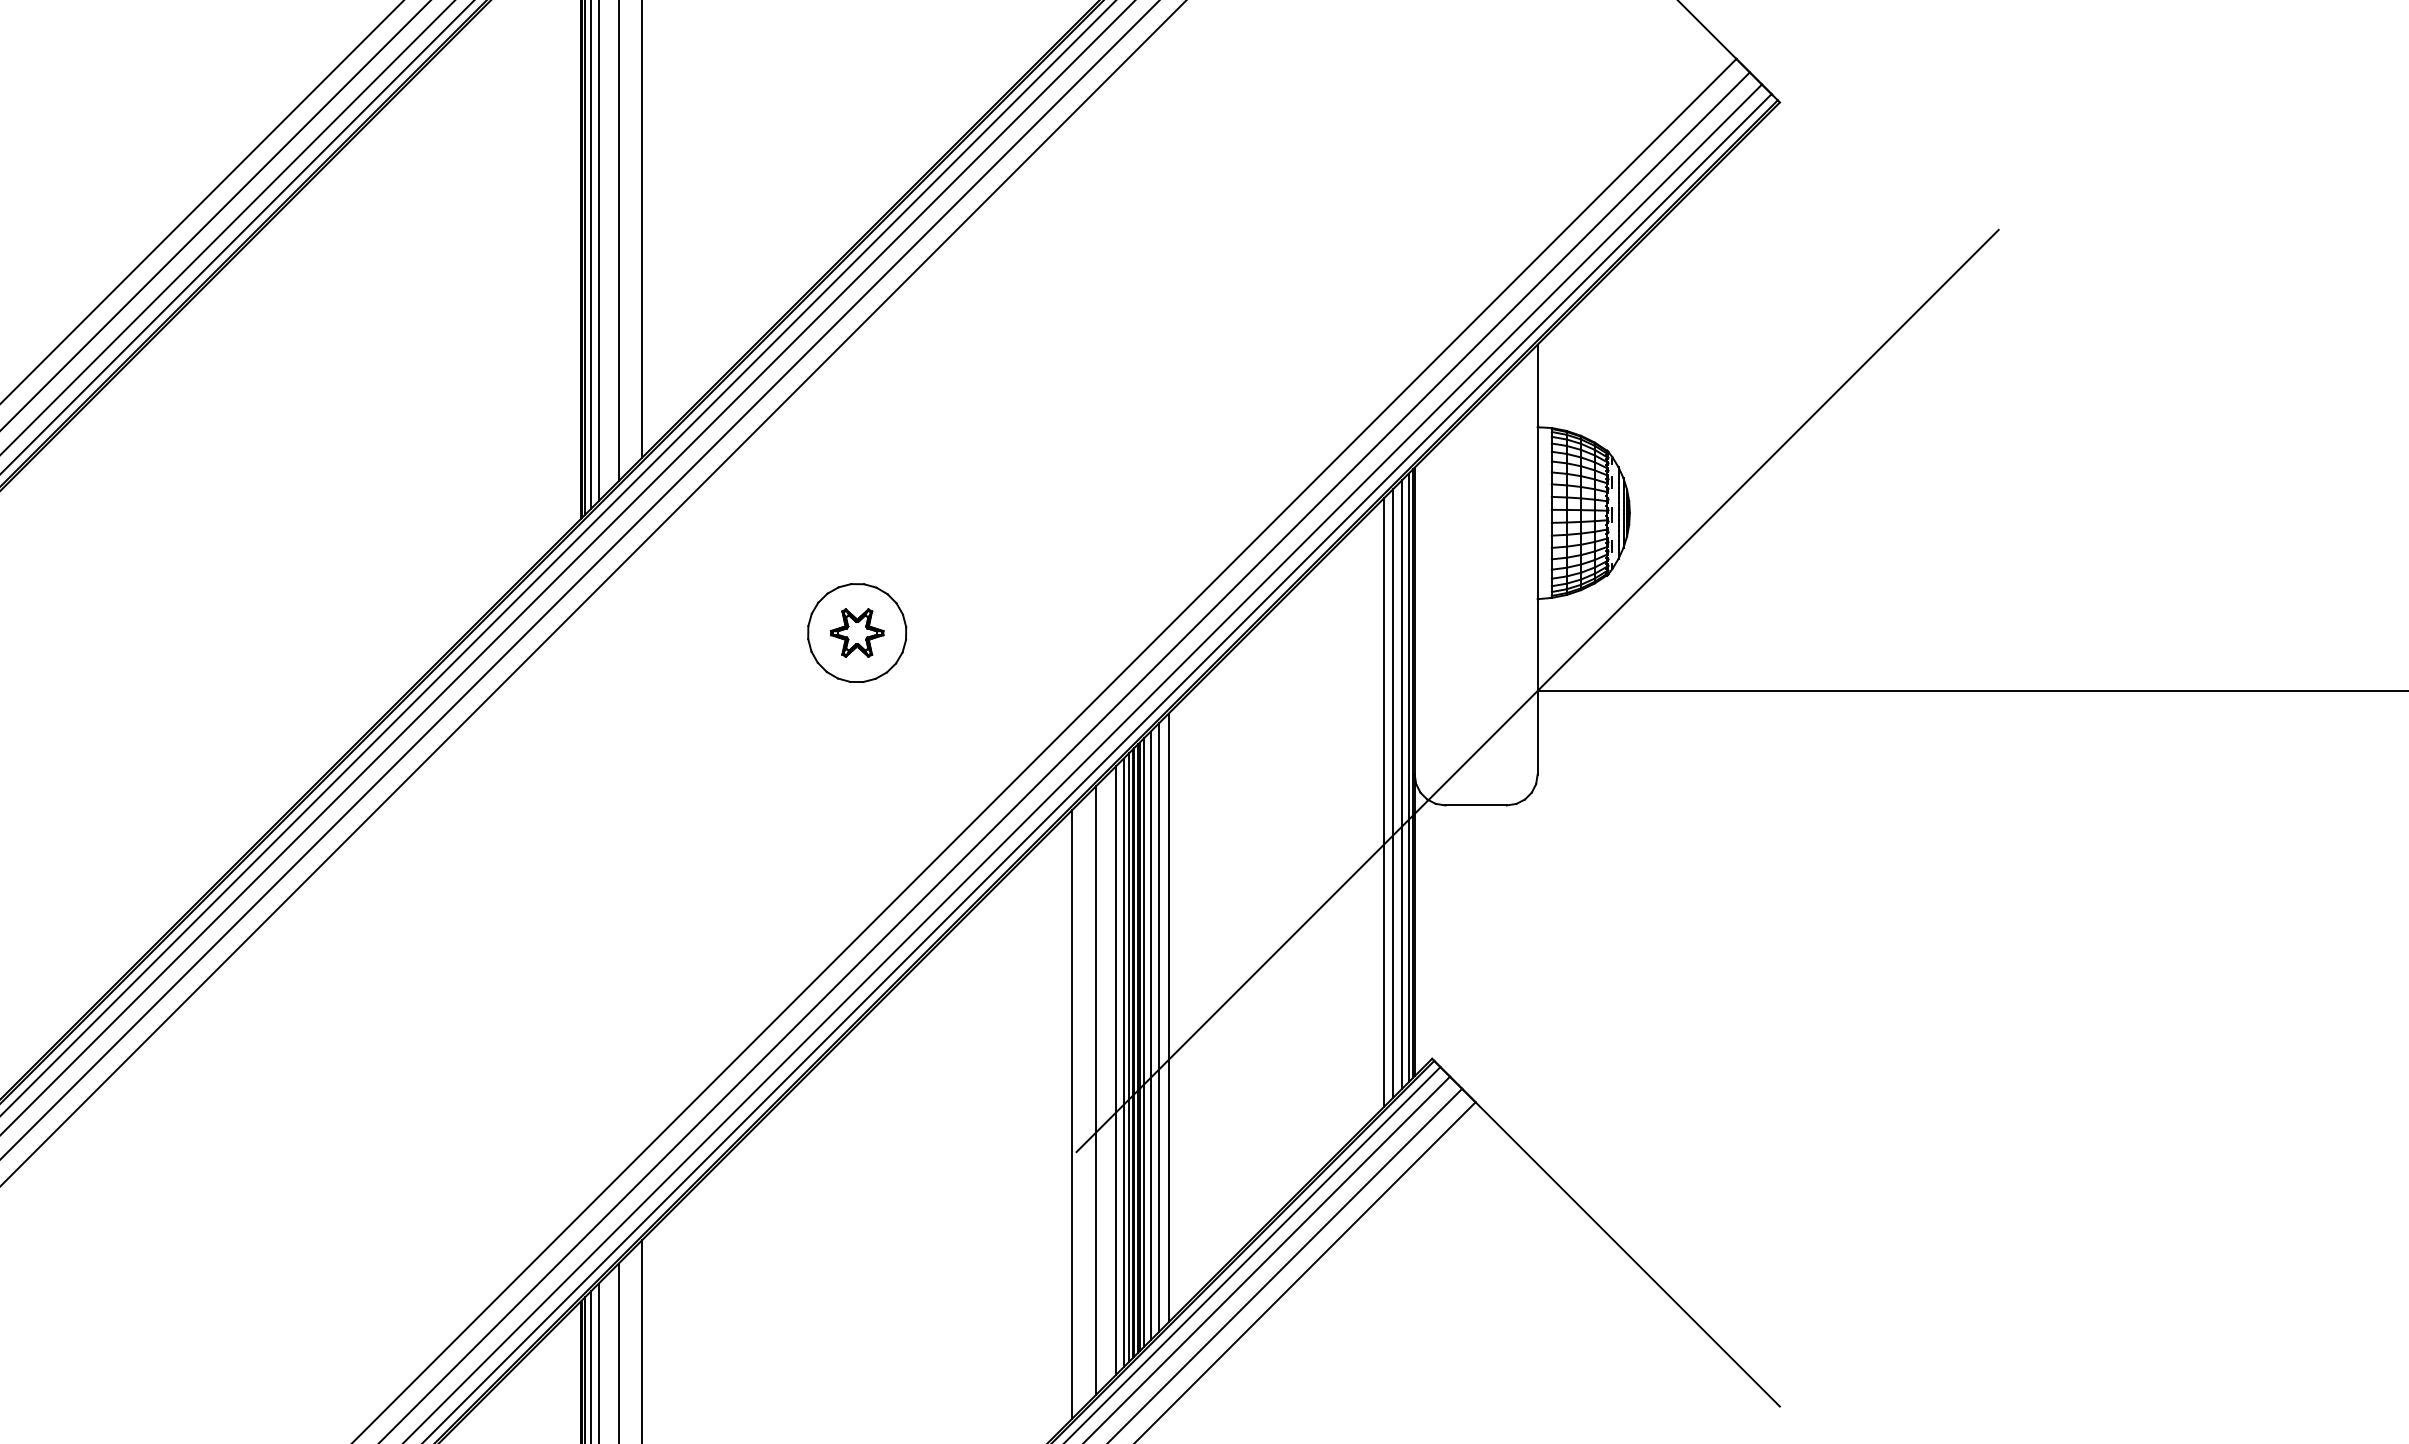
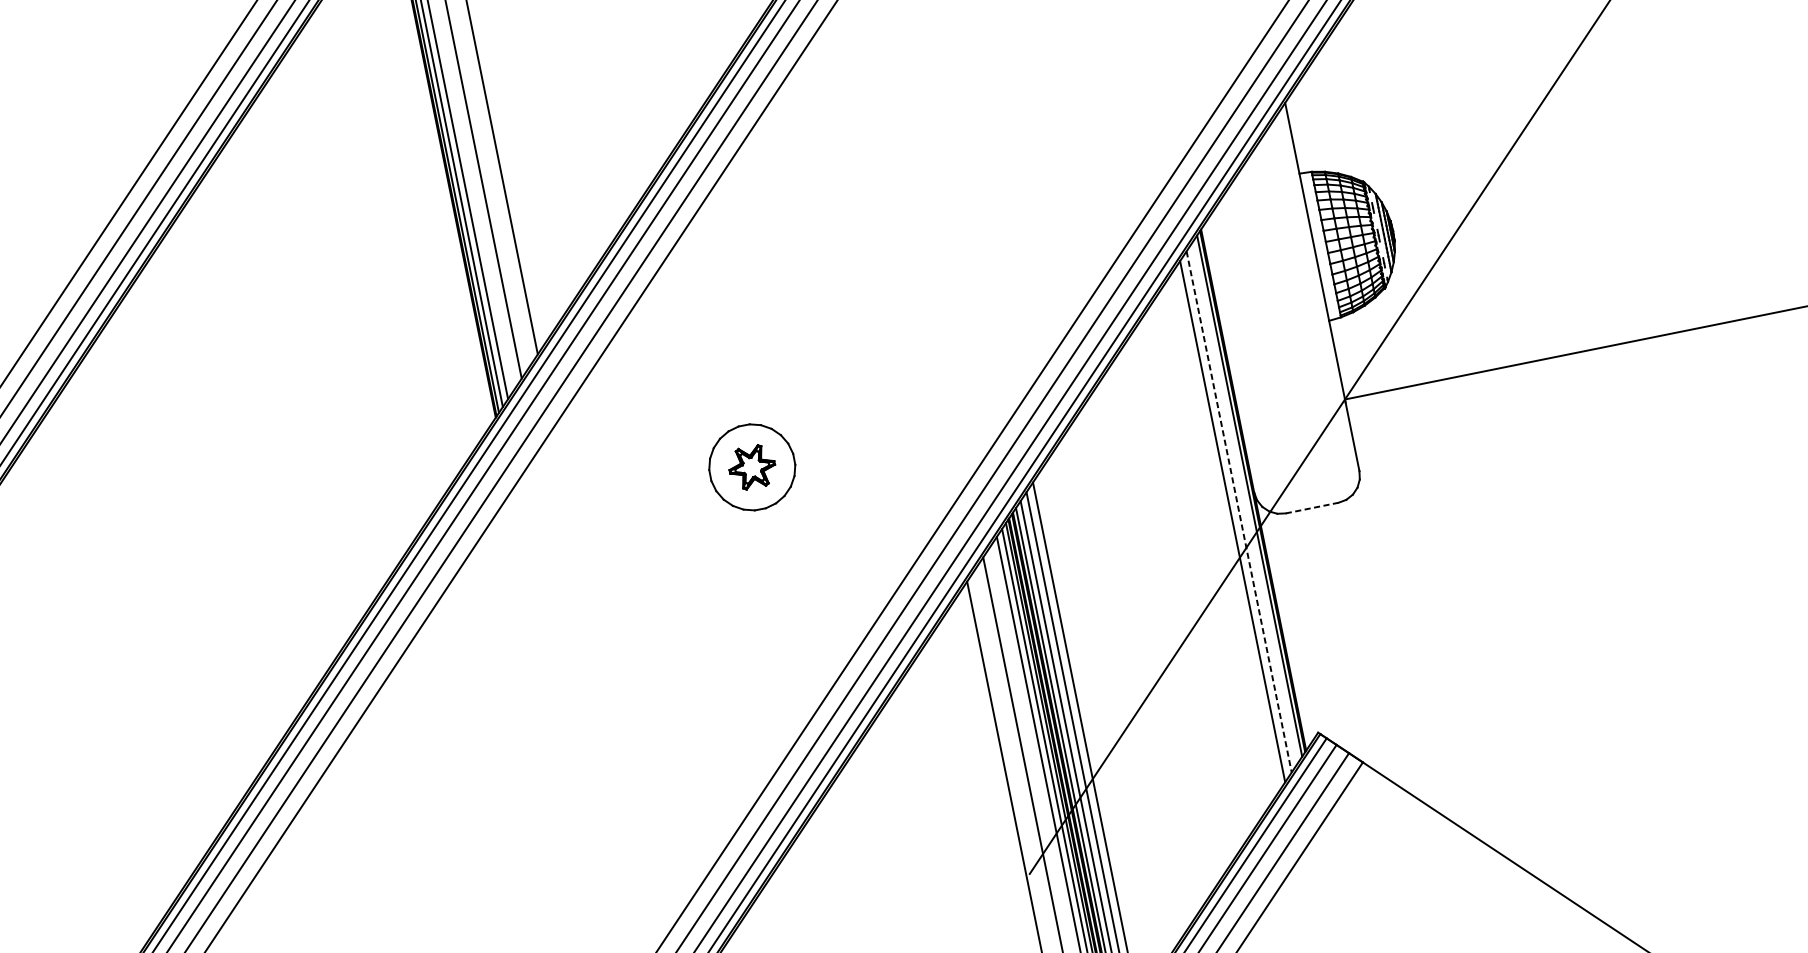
line: (1402, 784) -> (1245, 502), removed
line: (1393, 793) -> (1239, 512), solid -> dashed
line: (1476, 805) -> (1312, 508), solid -> dashed

